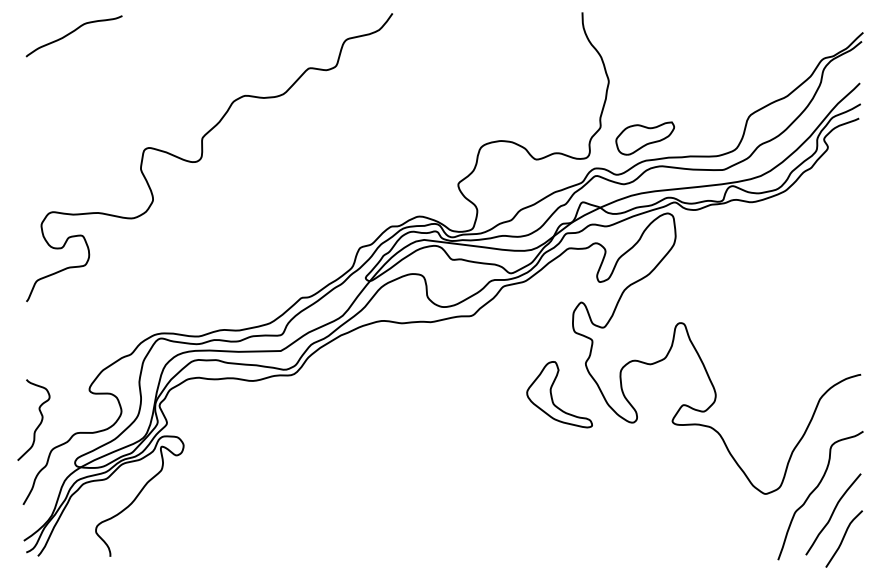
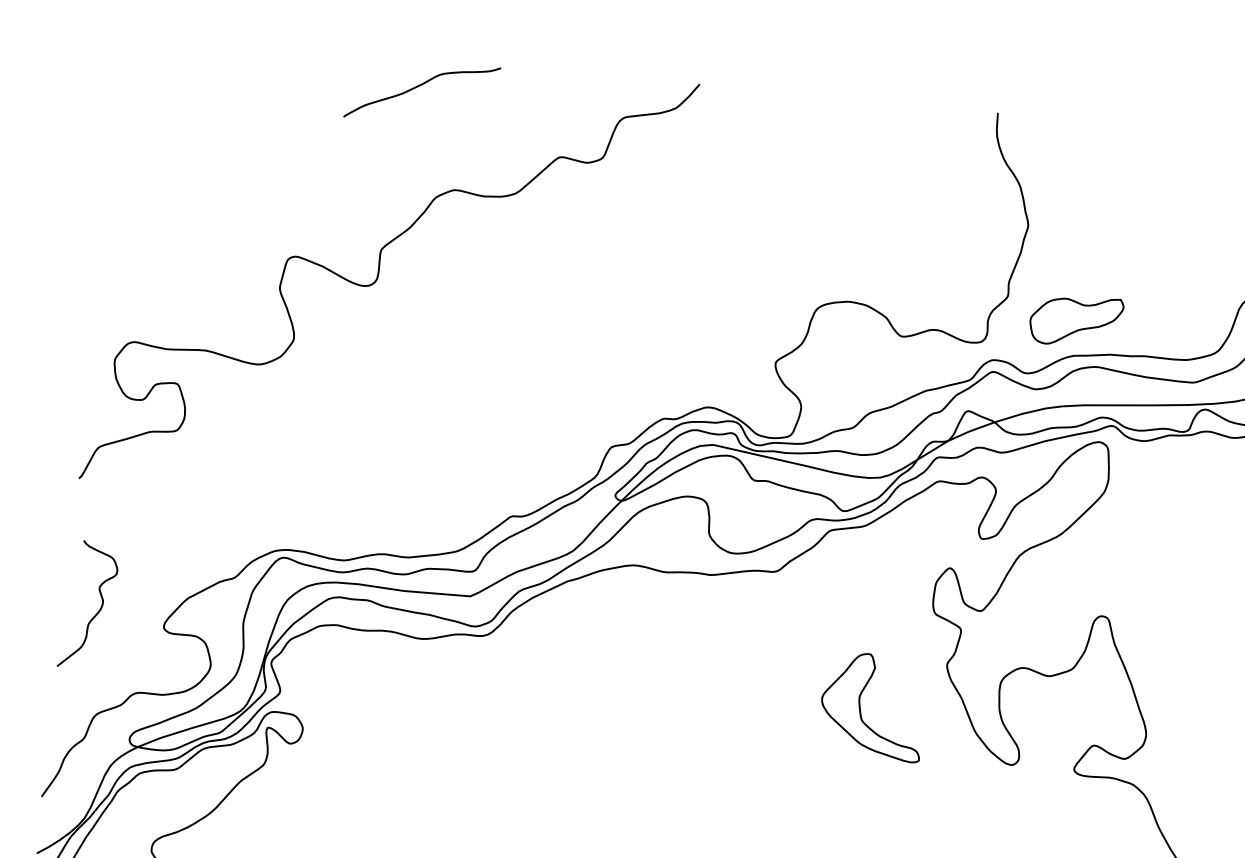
curve: (71, 33) -> (418, 87), moved
part: (552, 394) -> (861, 705), moved
curve: (38, 424) -> (95, 612), moved

